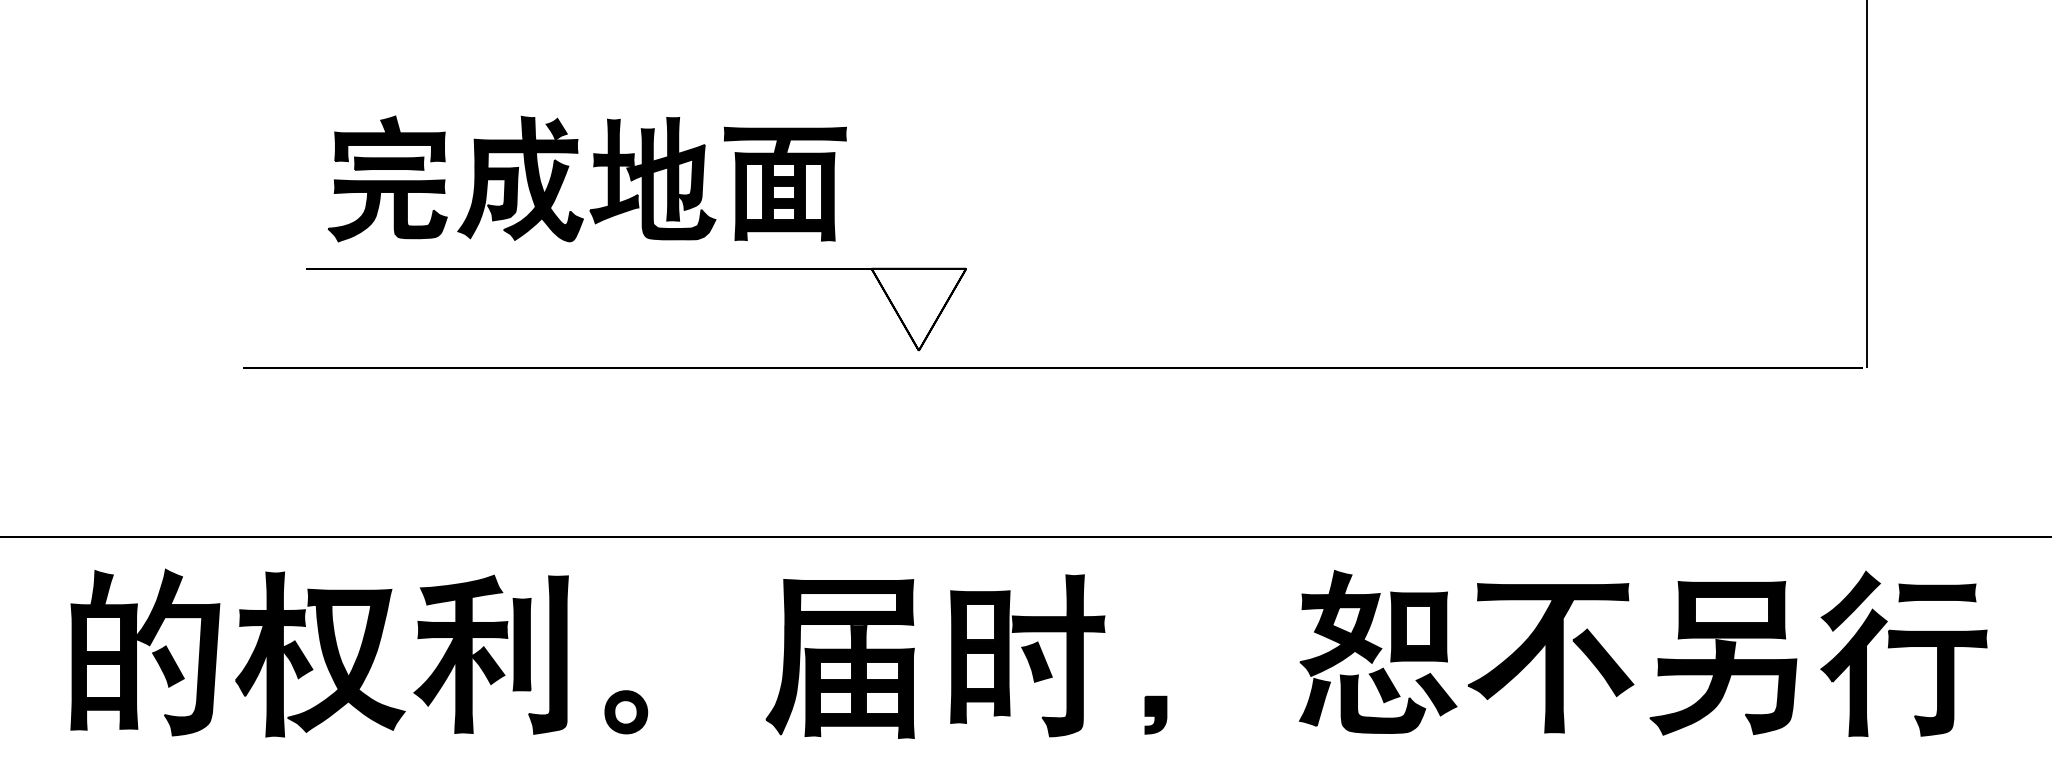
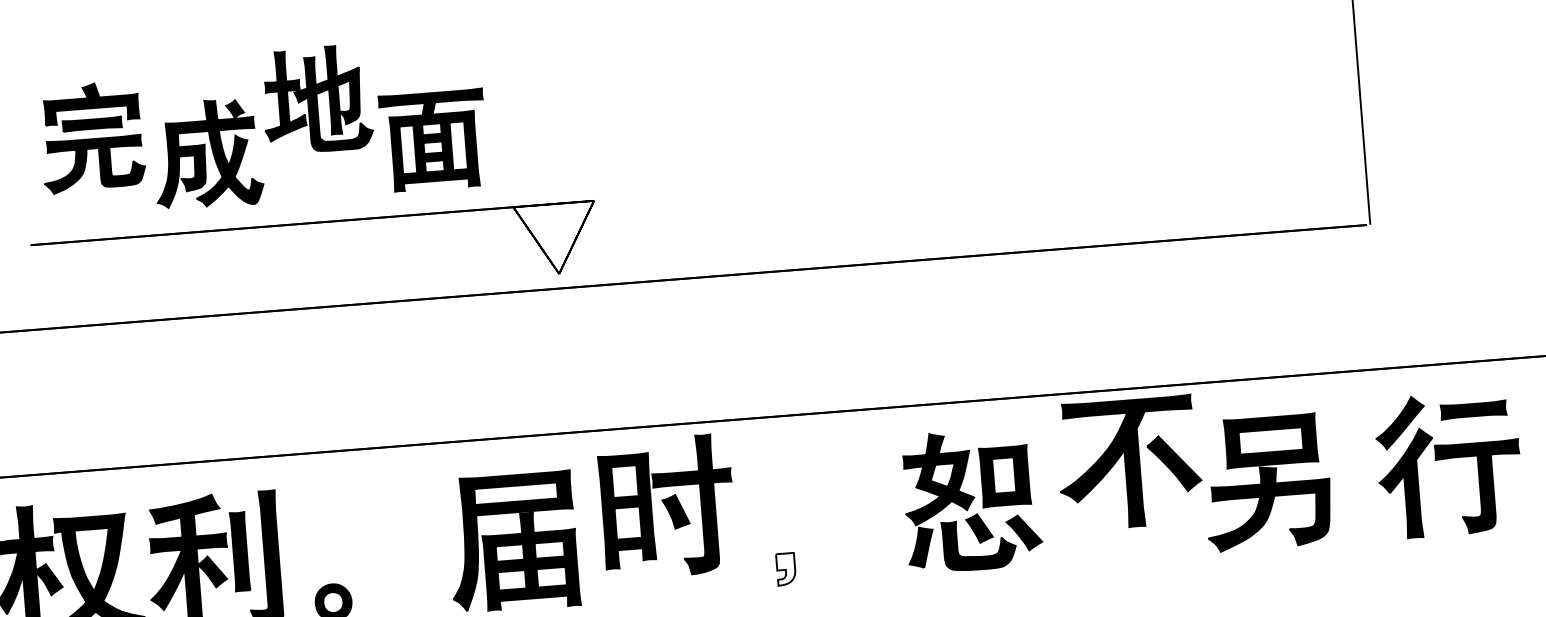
part: (387, 178) -> (91, 136), moved
part: (652, 178) -> (316, 99), moved
part: (1903, 653) -> (1448, 464), moved
part: (1027, 655) -> (667, 506), moved
part: (1550, 658) -> (1128, 463), moved
fill: (1155, 714) -> (785, 568), removed

